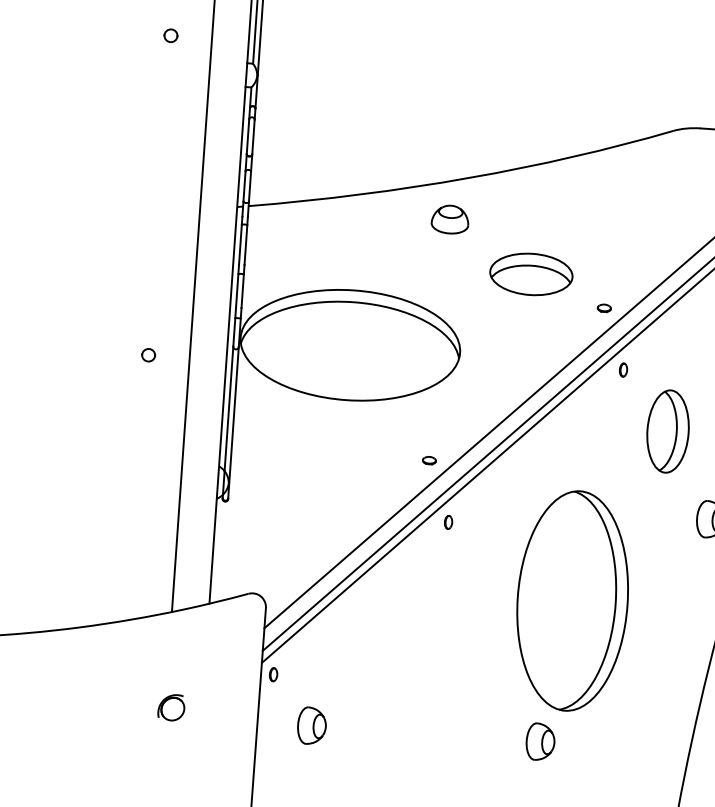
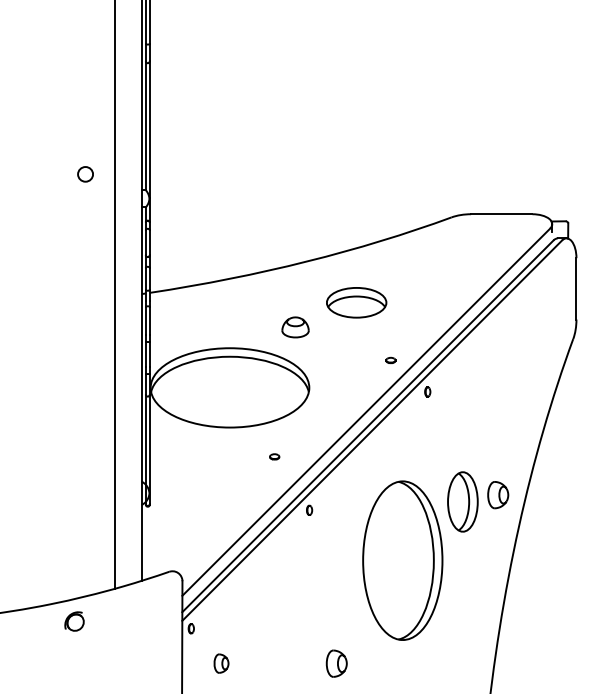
part: (169, 34) -> (84, 173), size x1.6
part: (450, 219) -> (295, 327), moved
part: (531, 274) -> (356, 302), moved
part: (603, 308) -> (390, 360), moved
part: (147, 354) -> (84, 404), removed
part: (667, 430) -> (462, 501), moved
part: (429, 460) -> (274, 456), moved
part: (171, 707) -> (74, 621), moved
part: (311, 725) -> (221, 663), size x0.7
part: (540, 741) -> (336, 663), moved

